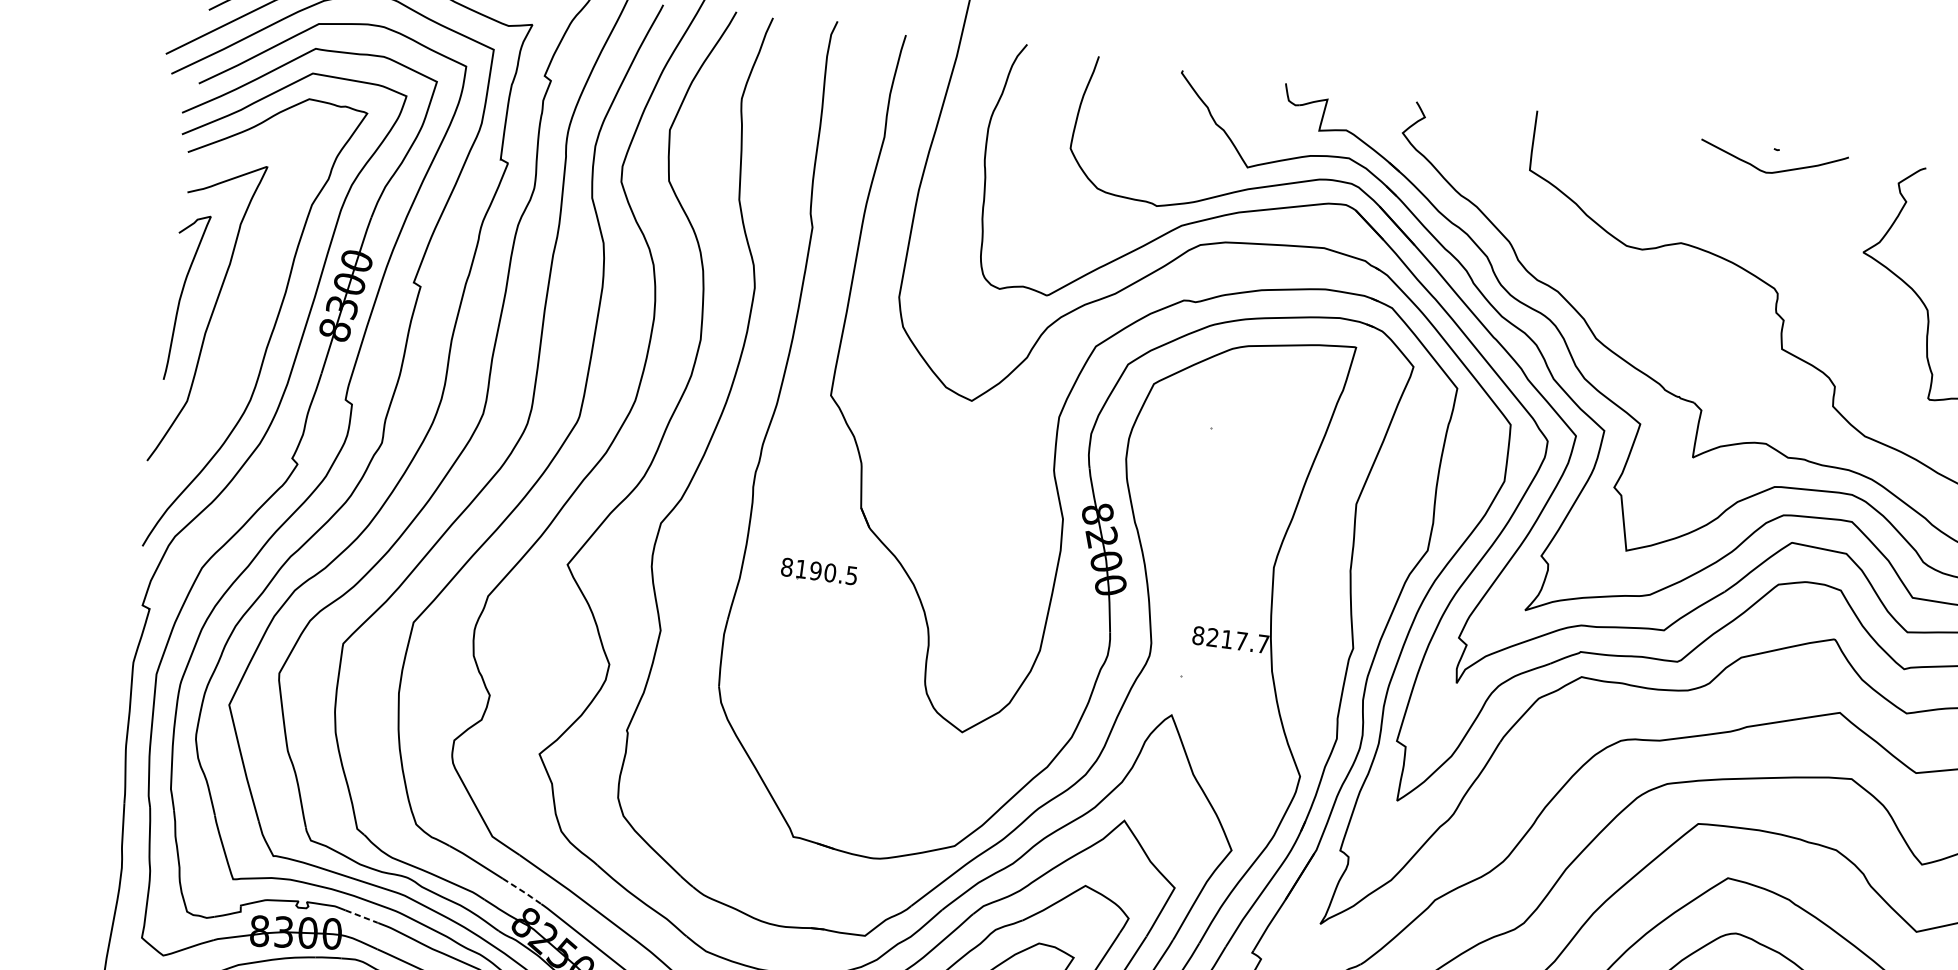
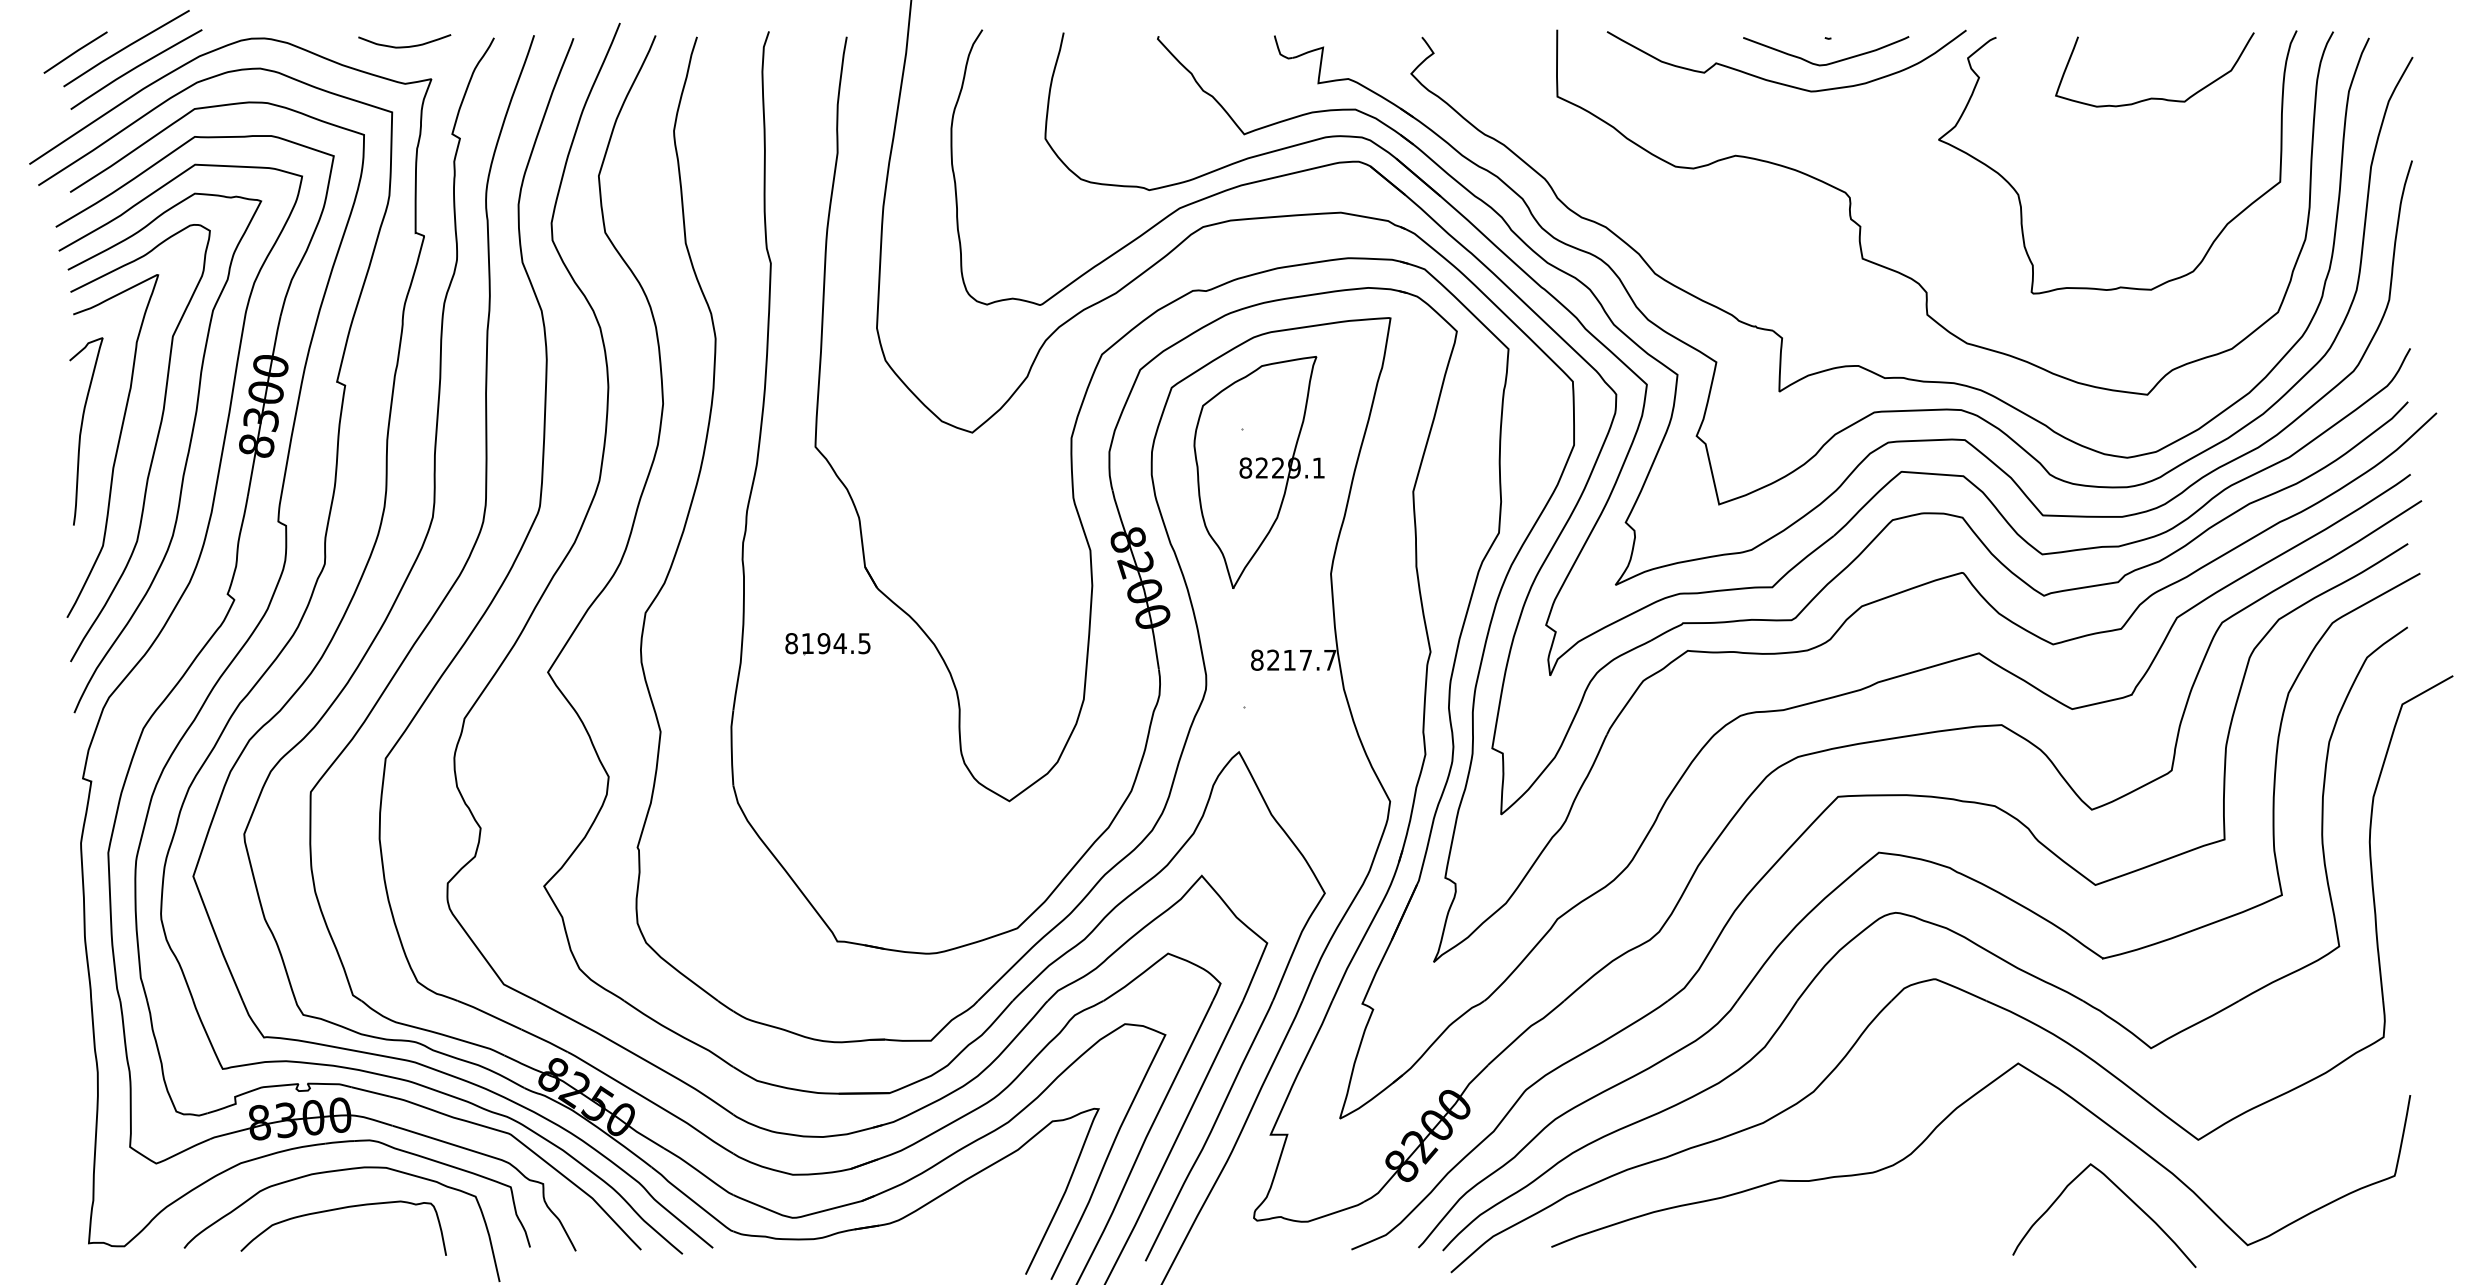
curve: (1729, 183) -> (1780, 82), added
curve: (244, 318) -> (154, 445), added
part: (1221, 469) -> (1258, 472), added
text: (829, 572) -> (839, 643), 8190.5 -> 8194.5
line: (523, 892) -> (546, 1041), dashed -> solid
line: (362, 917) -> (371, 1092), dashed -> solid

